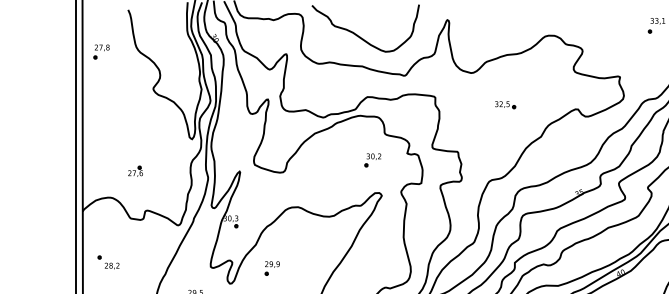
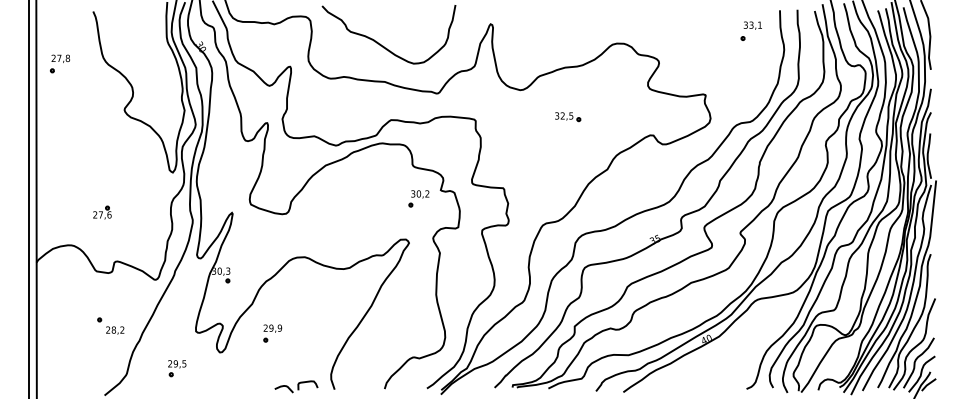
part: (505, 105) -> (568, 117), moved
part: (372, 160) -> (418, 198), moved
part: (108, 262) -> (110, 325), moved

